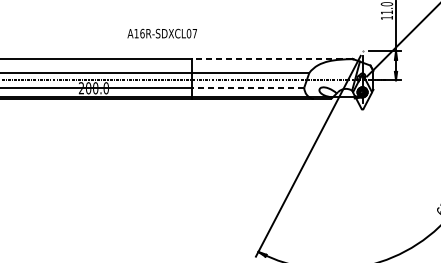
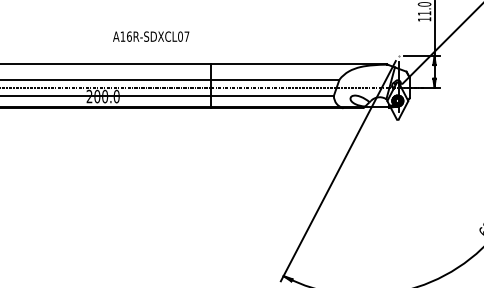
text: (162, 33) -> (151, 36), moved
line: (272, 59) -> (298, 64), dashed -> solid
line: (248, 87) -> (272, 95), dashed -> solid

